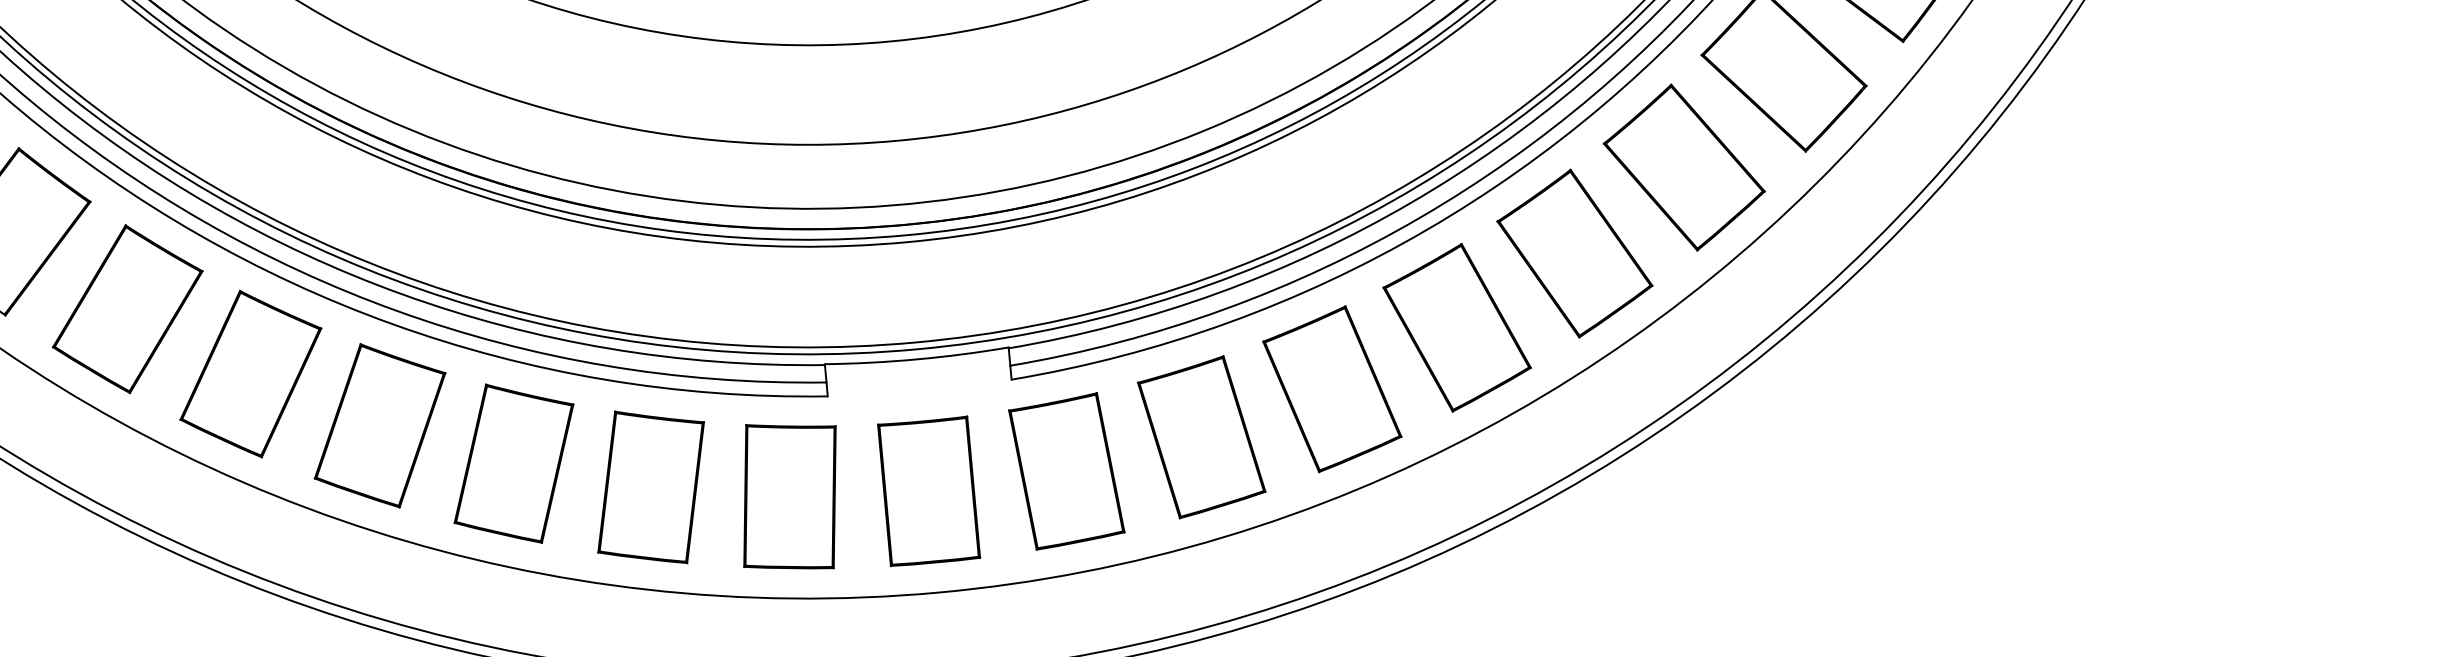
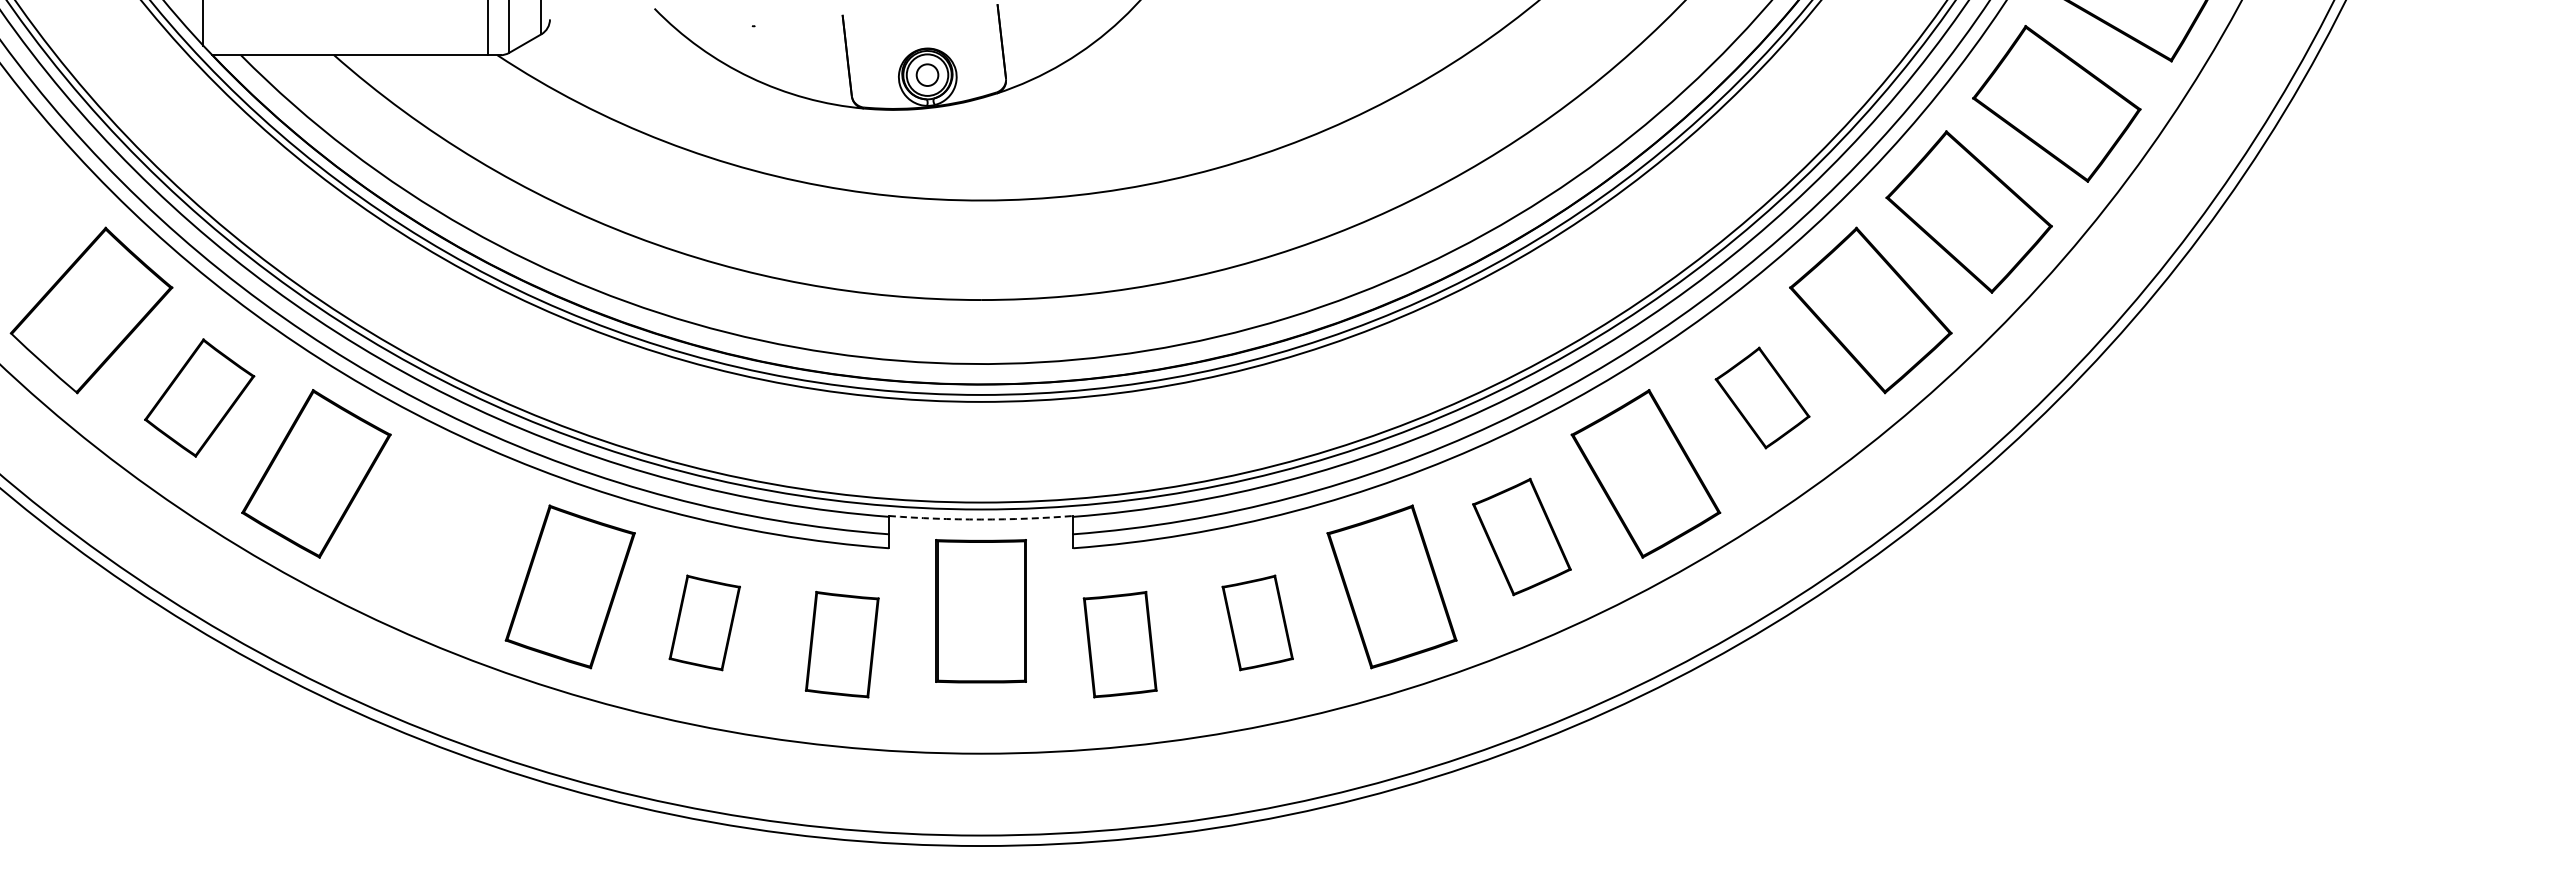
part: (1684, 167) -> (1762, 397), size x0.6
part: (127, 308) -> (199, 397), size x0.7
part: (1456, 327) -> (1521, 536), size x0.7
arc: (917, 359) -> (981, 519), solid -> dashed
part: (380, 426) -> (440, 537), removed
part: (1201, 436) -> (1257, 622), size x0.6
part: (1067, 471) -> (1120, 644), size x0.7
part: (650, 487) -> (704, 622), size x0.6
part: (928, 491) -> (980, 611), moved
part: (790, 496) -> (842, 644), size x0.7

